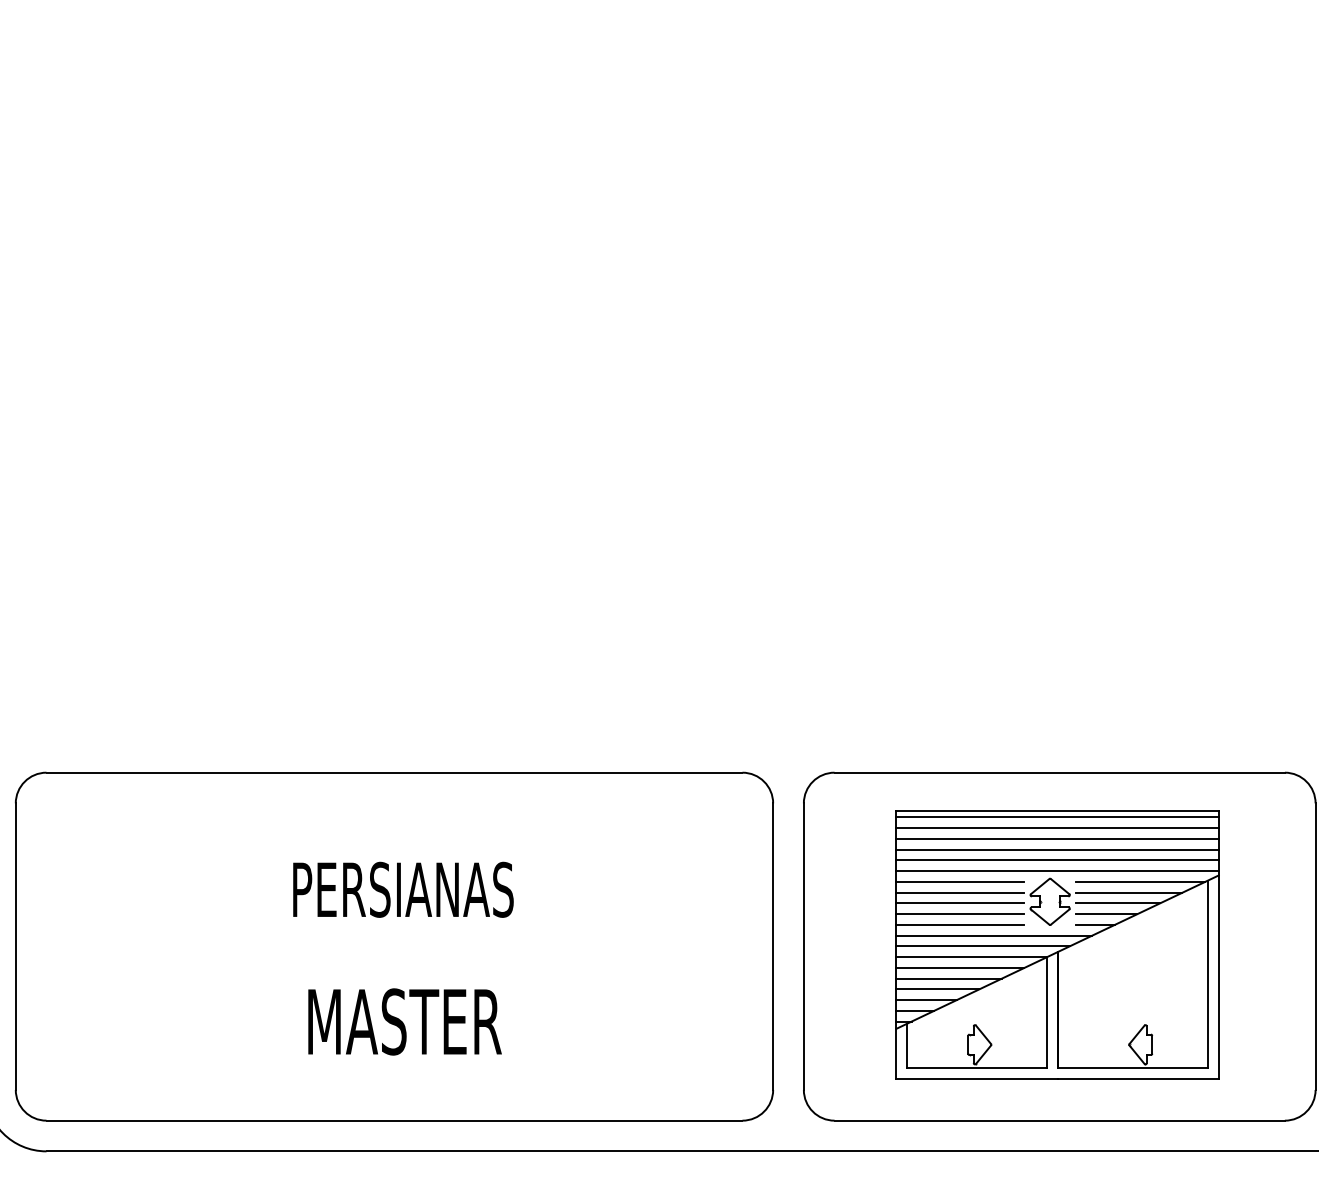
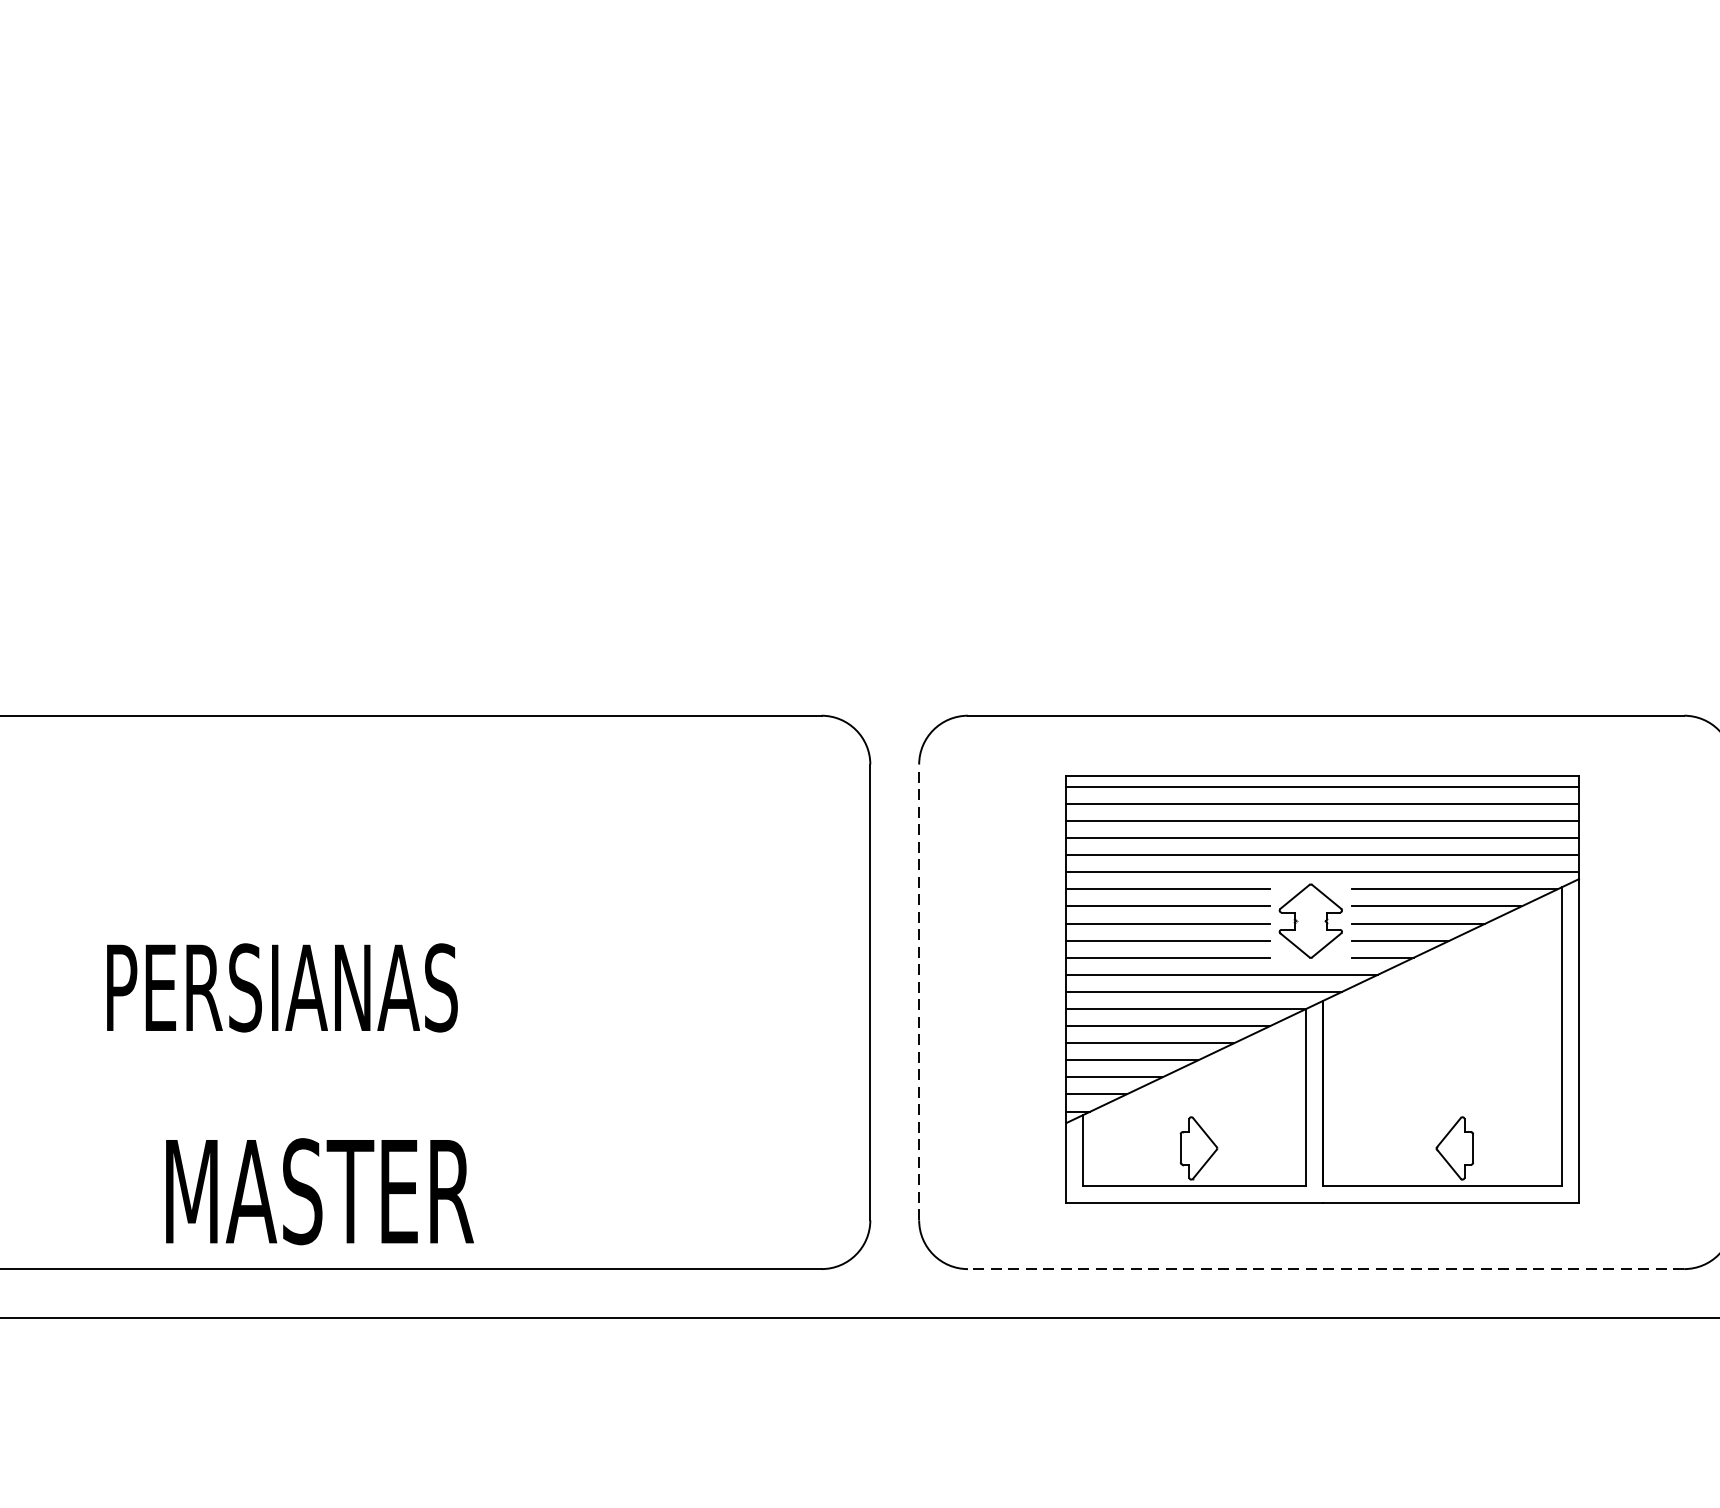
text: (403, 889) -> (282, 987), moved
line: (803, 946) -> (918, 992), solid -> dashed
text: (404, 1021) -> (319, 1190), moved
line: (1059, 1120) -> (1325, 1268), solid -> dashed

